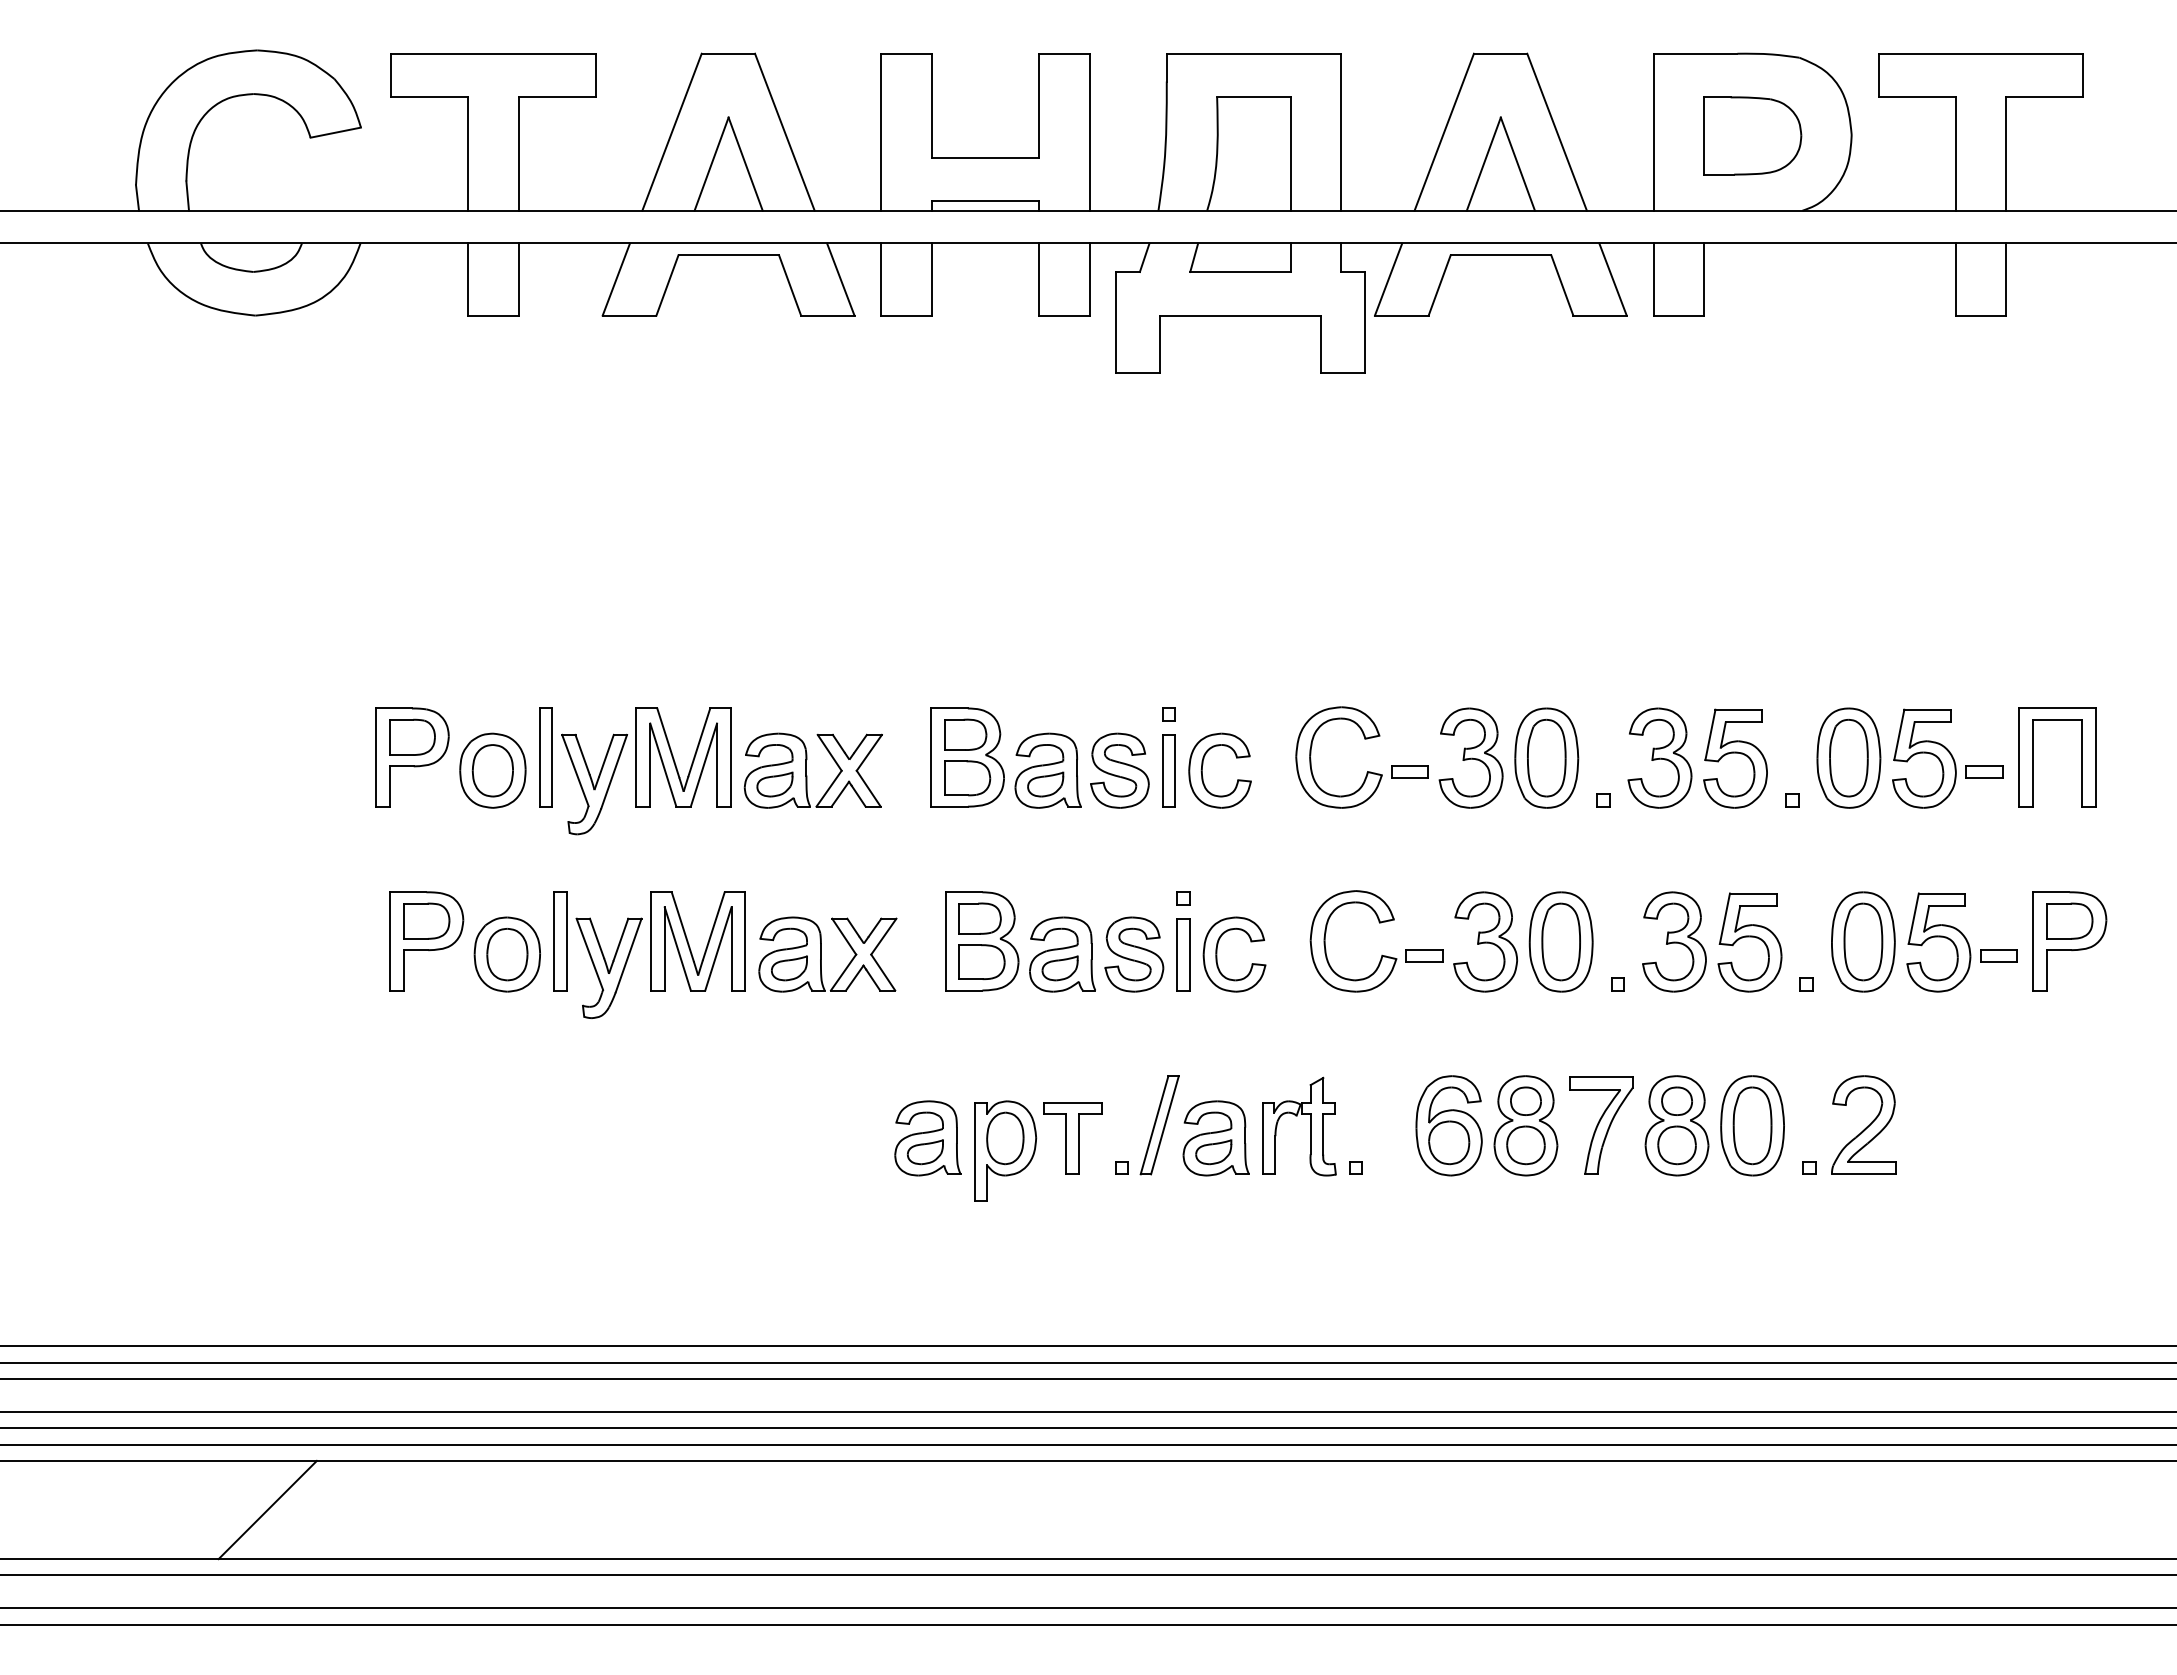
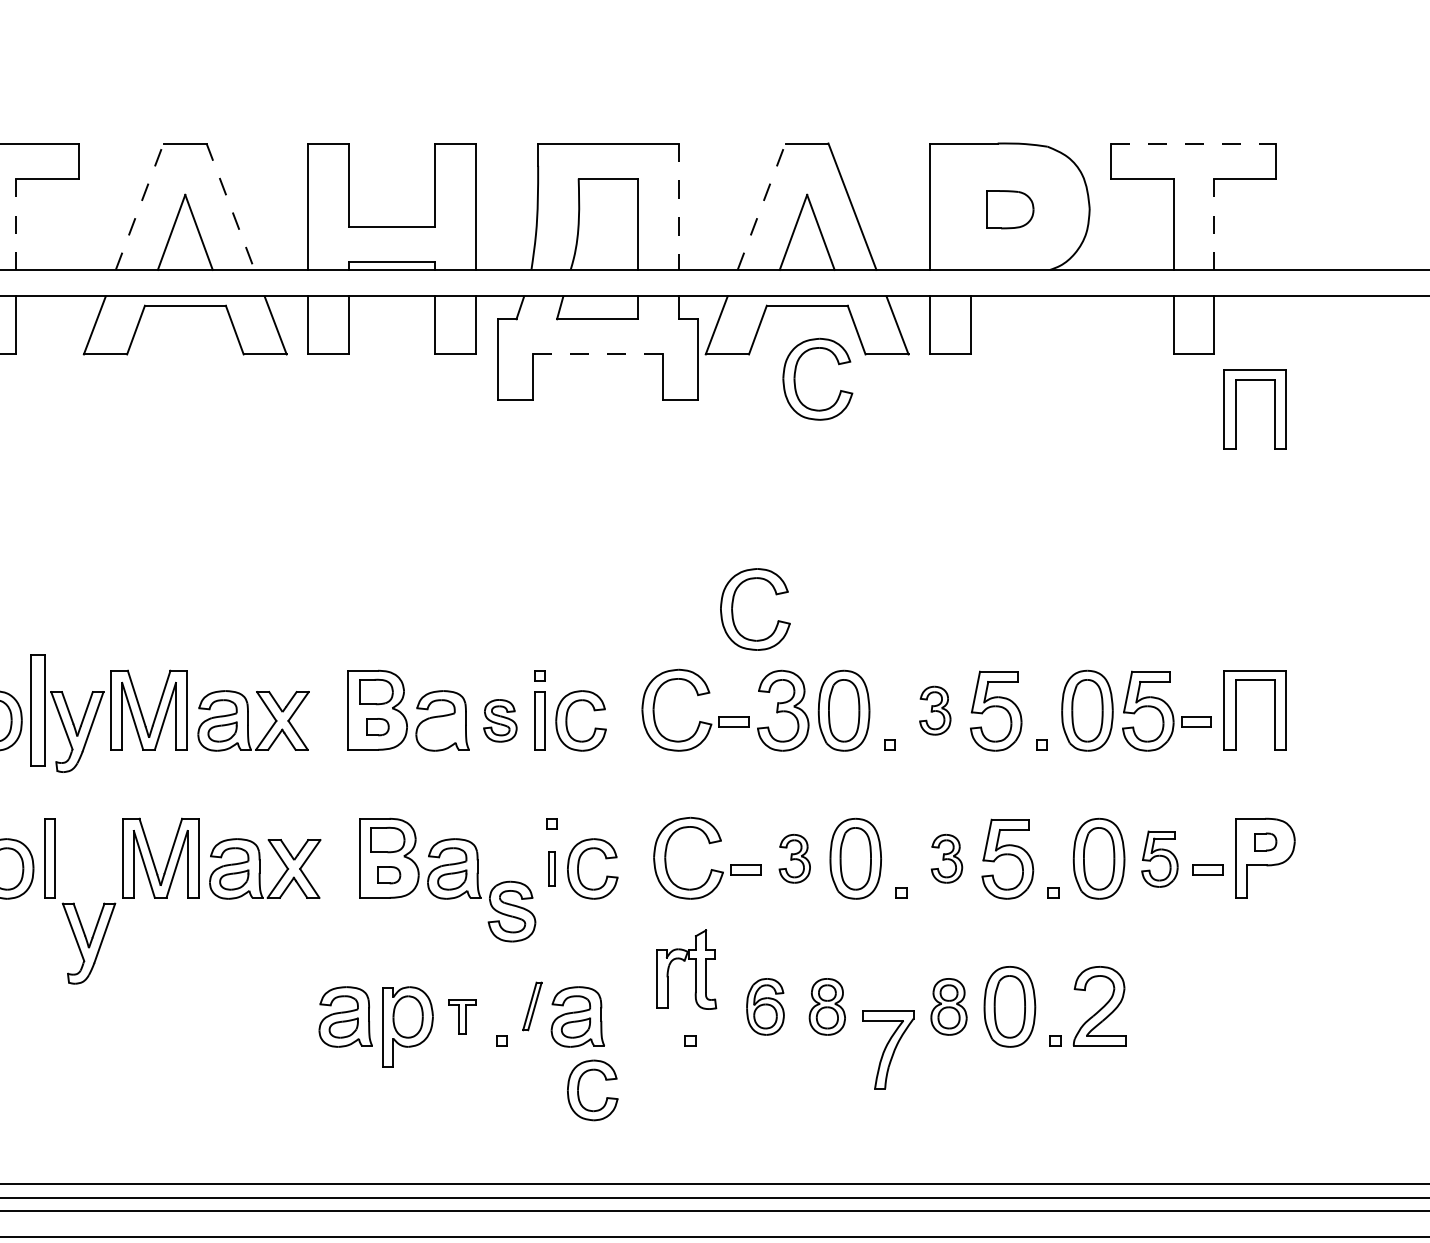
line: (1981, 53) -> (1194, 143), solid -> dashed
line: (672, 132) -> (140, 206), solid -> dashed
line: (784, 132) -> (230, 206), solid -> dashed
line: (1341, 132) -> (678, 206), solid -> dashed
line: (1444, 132) -> (761, 206), solid -> dashed
part: (1752, 135) -> (1009, 209), size x0.6
line: (518, 154) -> (16, 224), solid -> dashed
line: (2006, 154) -> (1214, 224), solid -> dashed
line: (1240, 315) -> (597, 354), solid -> dashed
part: (1486, 347) -> (795, 380), added
part: (2033, 384) -> (1236, 409), added
part: (1408, 632) -> (732, 609), added
part: (545, 757) -> (37, 710), size x1.4
part: (1659, 757) -> (934, 710), size x0.6
part: (1119, 770) -> (500, 720), size x0.7
part: (967, 778) -> (377, 727), size x0.6
part: (1045, 784) -> (440, 731), removed
part: (2069, 920) -> (1265, 841), size x0.6
part: (1485, 941) -> (794, 858), size x0.6
part: (1674, 941) -> (947, 858), size x0.6
part: (1938, 942) -> (1159, 859), size x0.7
part: (1134, 954) -> (512, 911), moved
part: (1183, 954) -> (551, 868), size x0.6
part: (981, 962) -> (388, 875), size x0.6
part: (608, 967) -> (88, 942), moved
part: (1297, 1116) -> (685, 961), moved
part: (1159, 1125) -> (532, 1006), size x0.6
part: (1448, 1125) -> (765, 1006), size x0.7
part: (1525, 1125) -> (827, 1006), size x0.7
part: (1601, 1125) -> (888, 1049), moved
part: (1676, 1125) -> (948, 1006), size x0.7
part: (1072, 1138) -> (462, 1017), size x0.6
part: (1217, 1229) -> (578, 1090), added

